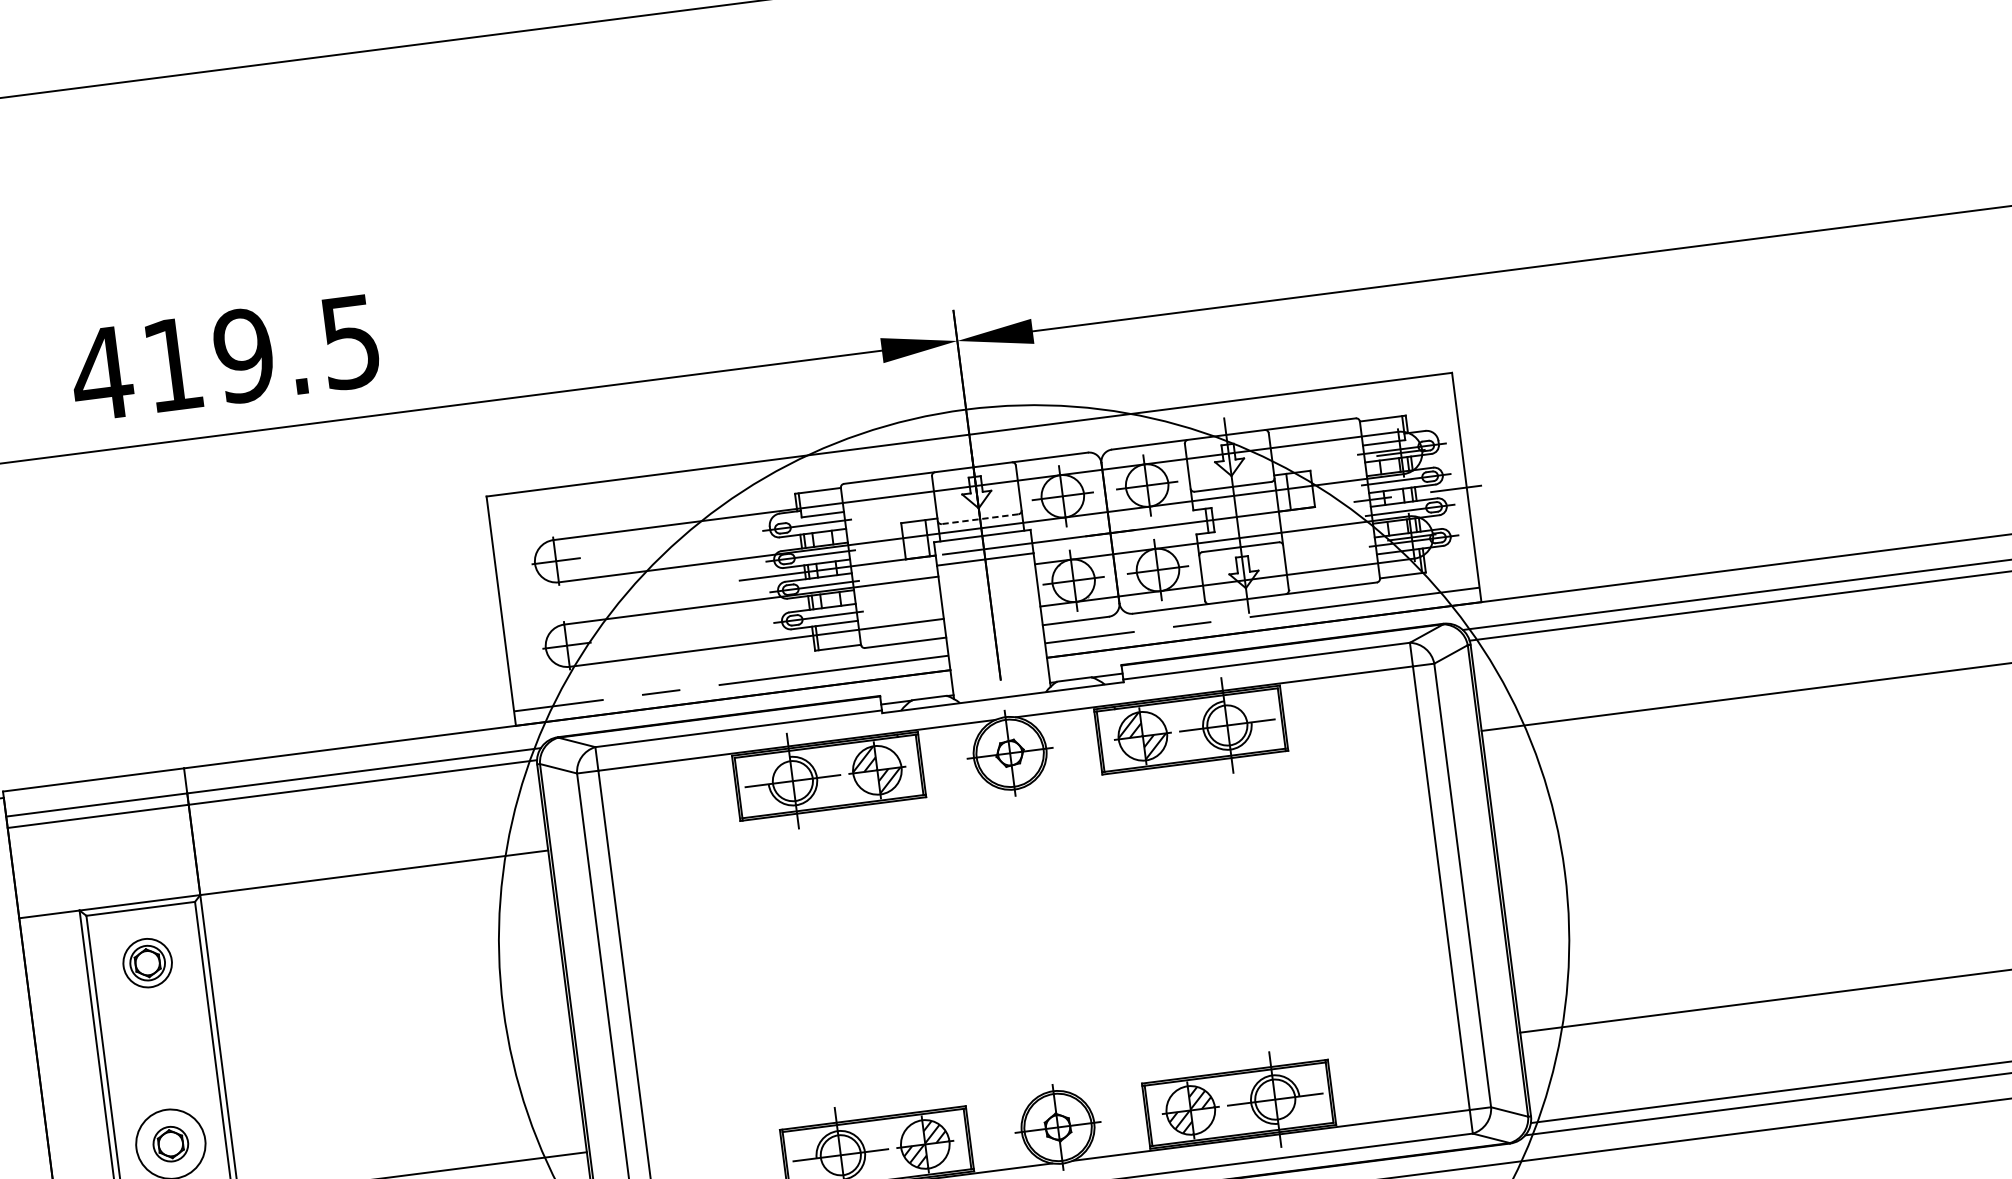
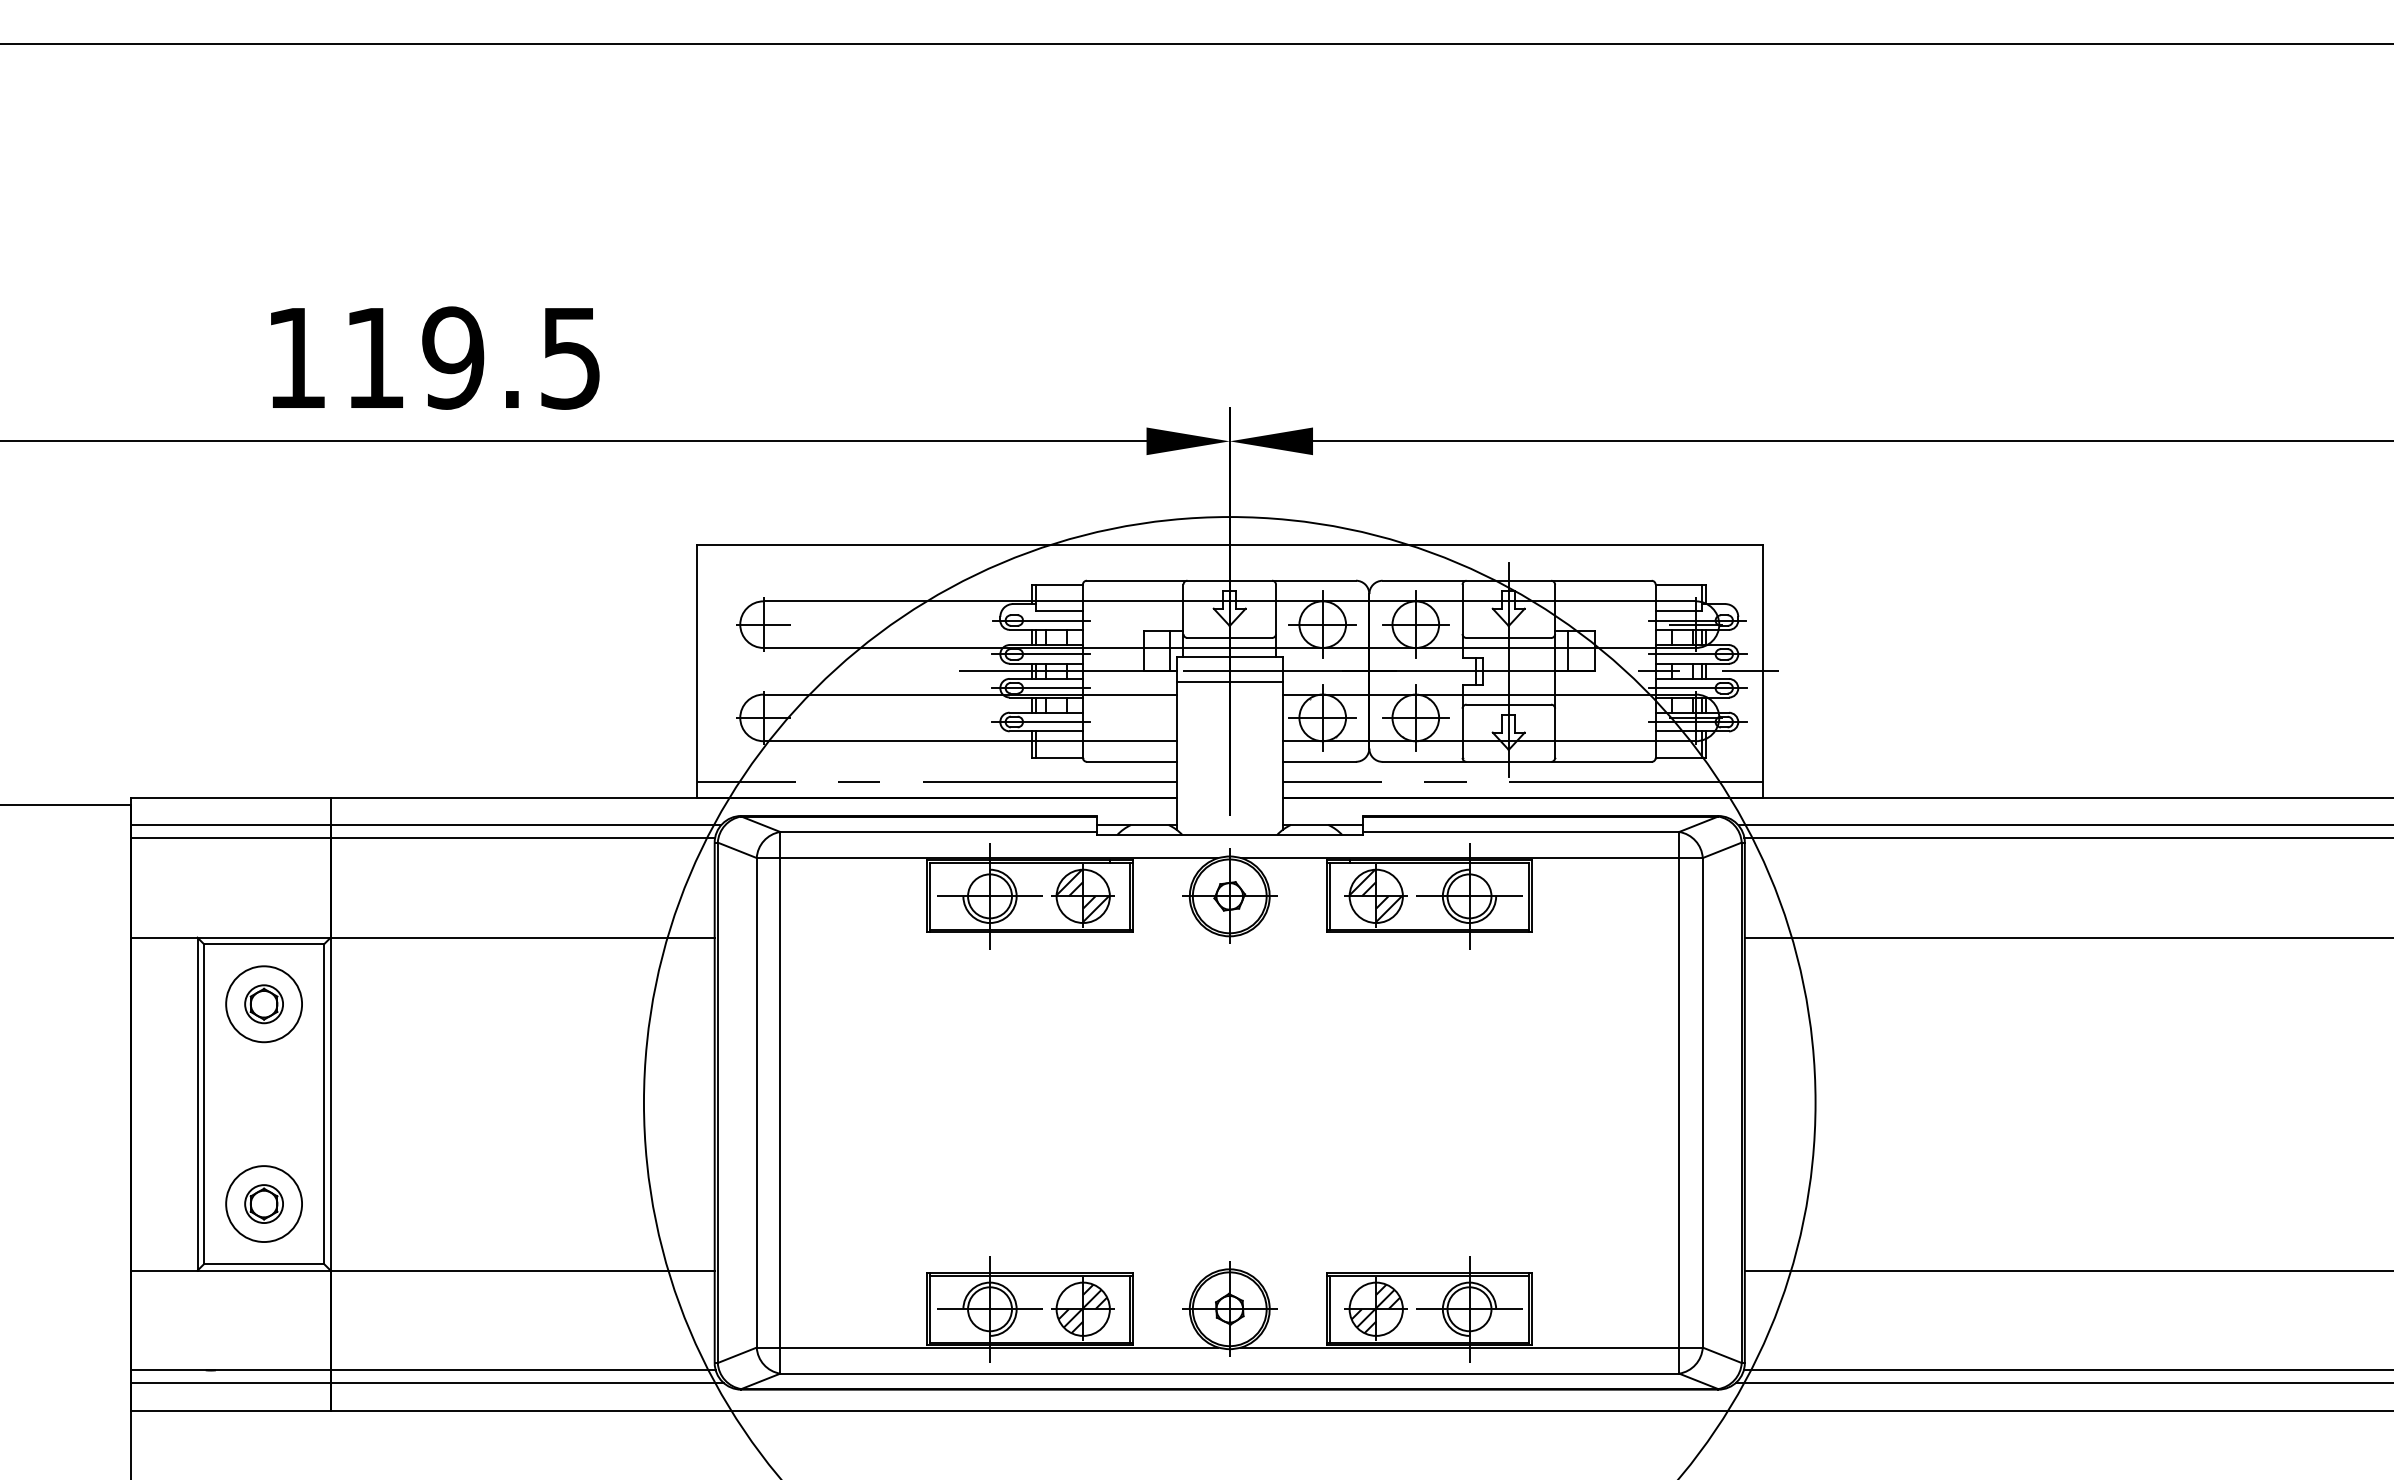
text: (101, 373) -> (296, 357), 419.5 -> 119.5
line: (979, 518) -> (1229, 637), dashed -> solid
circle: (148, 963) -> (264, 1004), size x1.43

